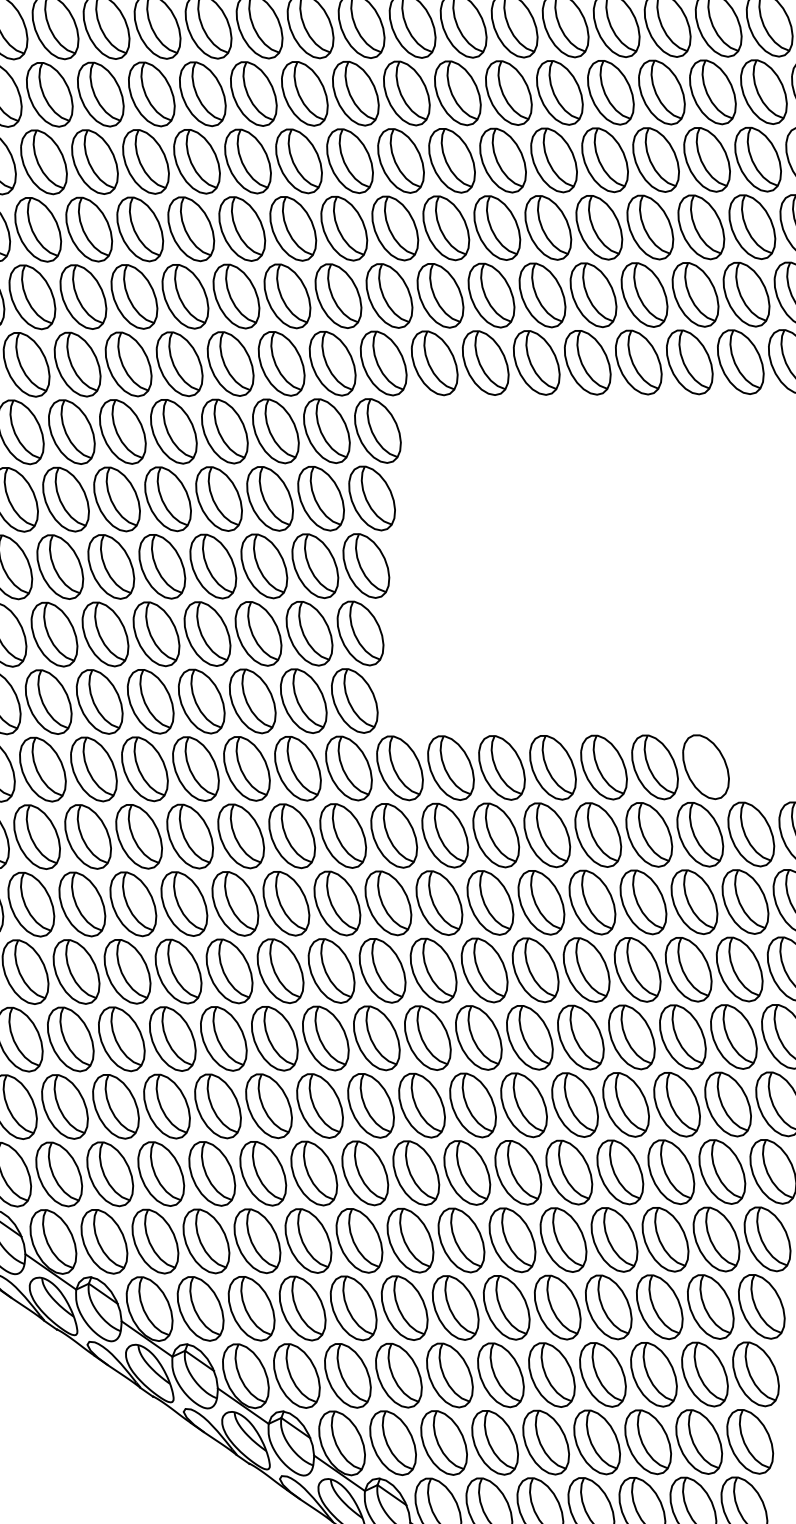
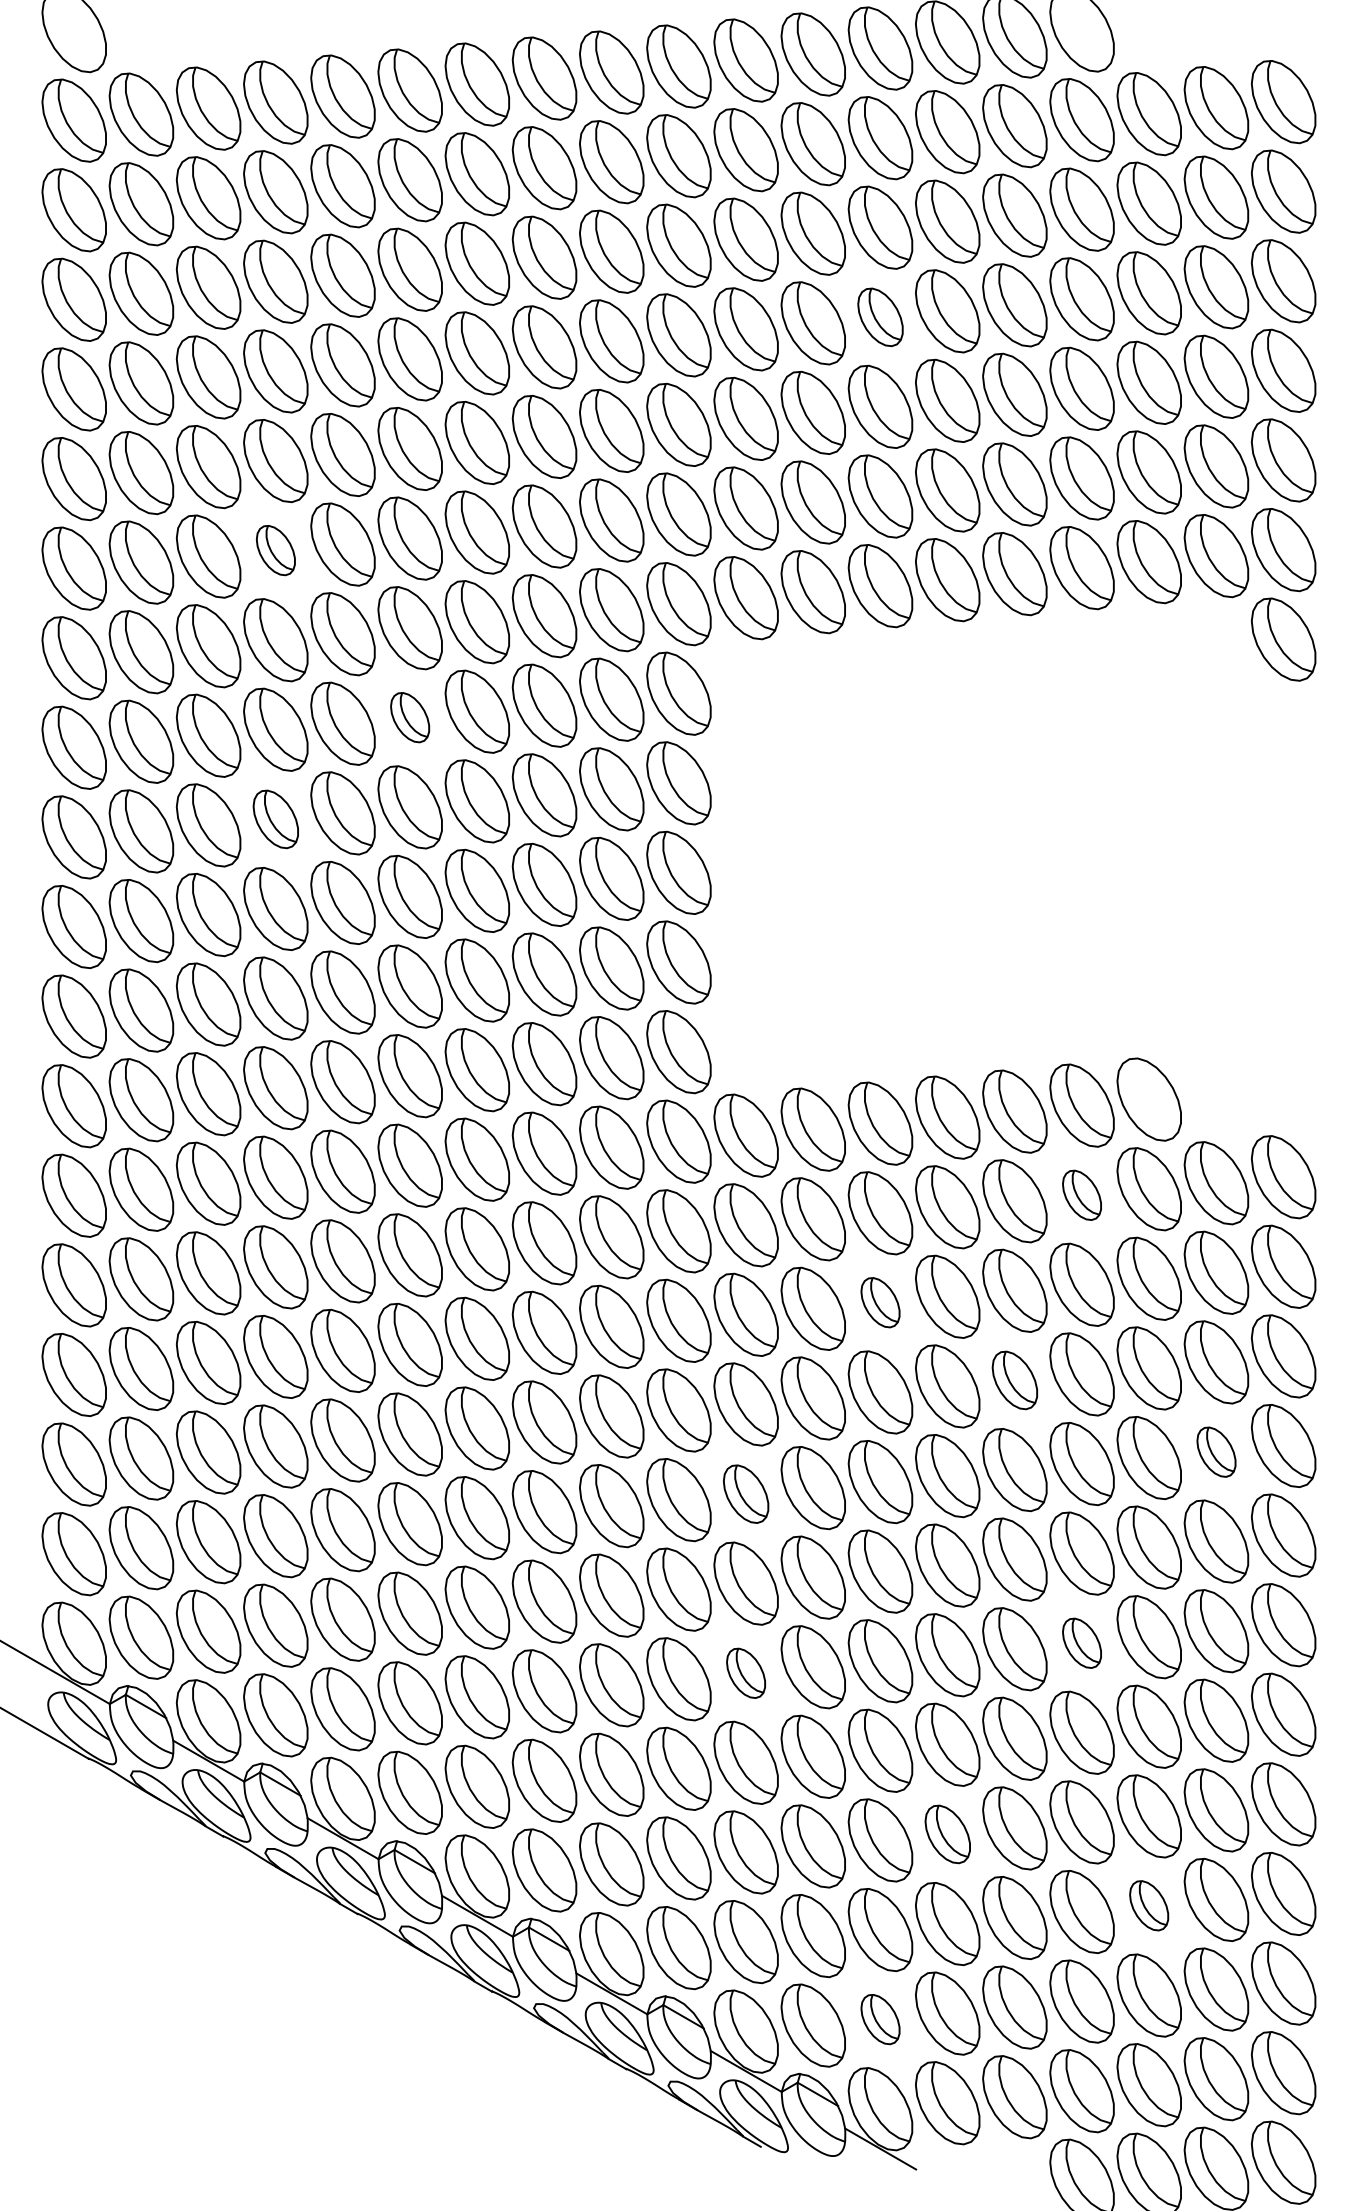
part: (553, 160) -> (880, 317), size x0.7
part: (83, 296) -> (275, 550), size x0.6
part: (173, 431) -> (409, 717), size x0.6
part: (65, 499) -> (275, 819), size x0.7
part: (648, 834) -> (1081, 1195), size x0.6
part: (490, 902) -> (880, 1302), size x0.6
part: (586, 970) -> (1014, 1380), size x0.7
part: (733, 1037) -> (1216, 1452), size x0.6
part: (376, 1038) -> (745, 1494), size x0.7
part: (619, 1172) -> (1081, 1643), size x0.6
part: (364, 1173) -> (745, 1673), size x0.6
part: (506, 1307) -> (947, 1834), size x0.7
part: (653, 1374) -> (1148, 1905), size x0.6
part: (444, 1442) -> (880, 2019), size x0.6

